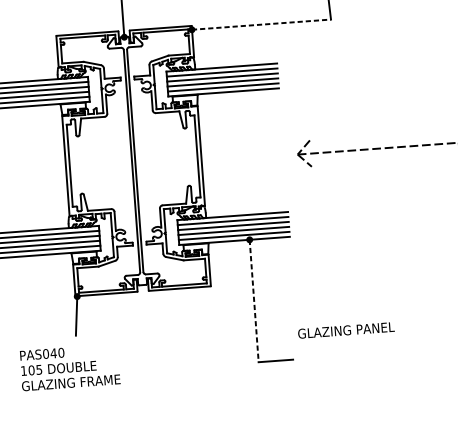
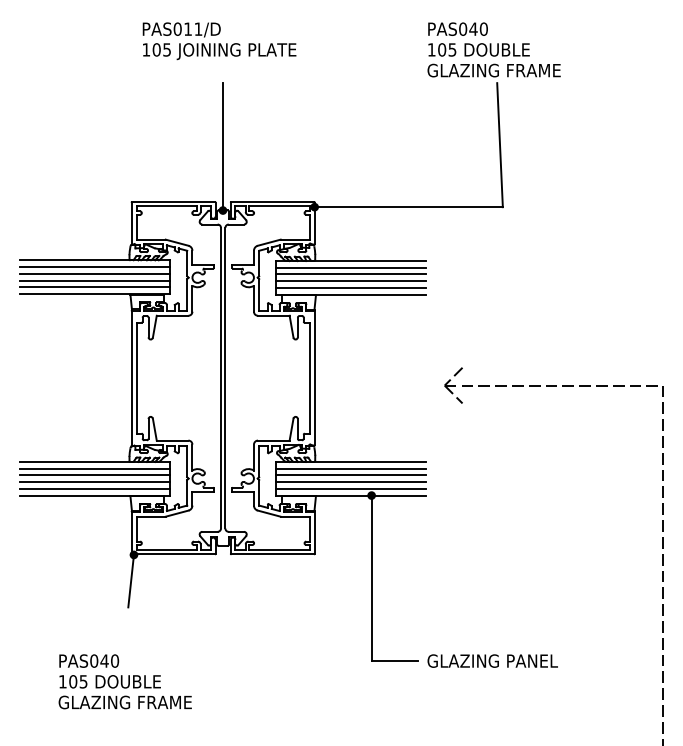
line: (262, 24) -> (409, 207), dashed -> solid
line: (254, 301) -> (371, 578), dashed -> solid
text: (346, 330) -> (492, 660), moved
text: (69, 367) -> (124, 681), moved

